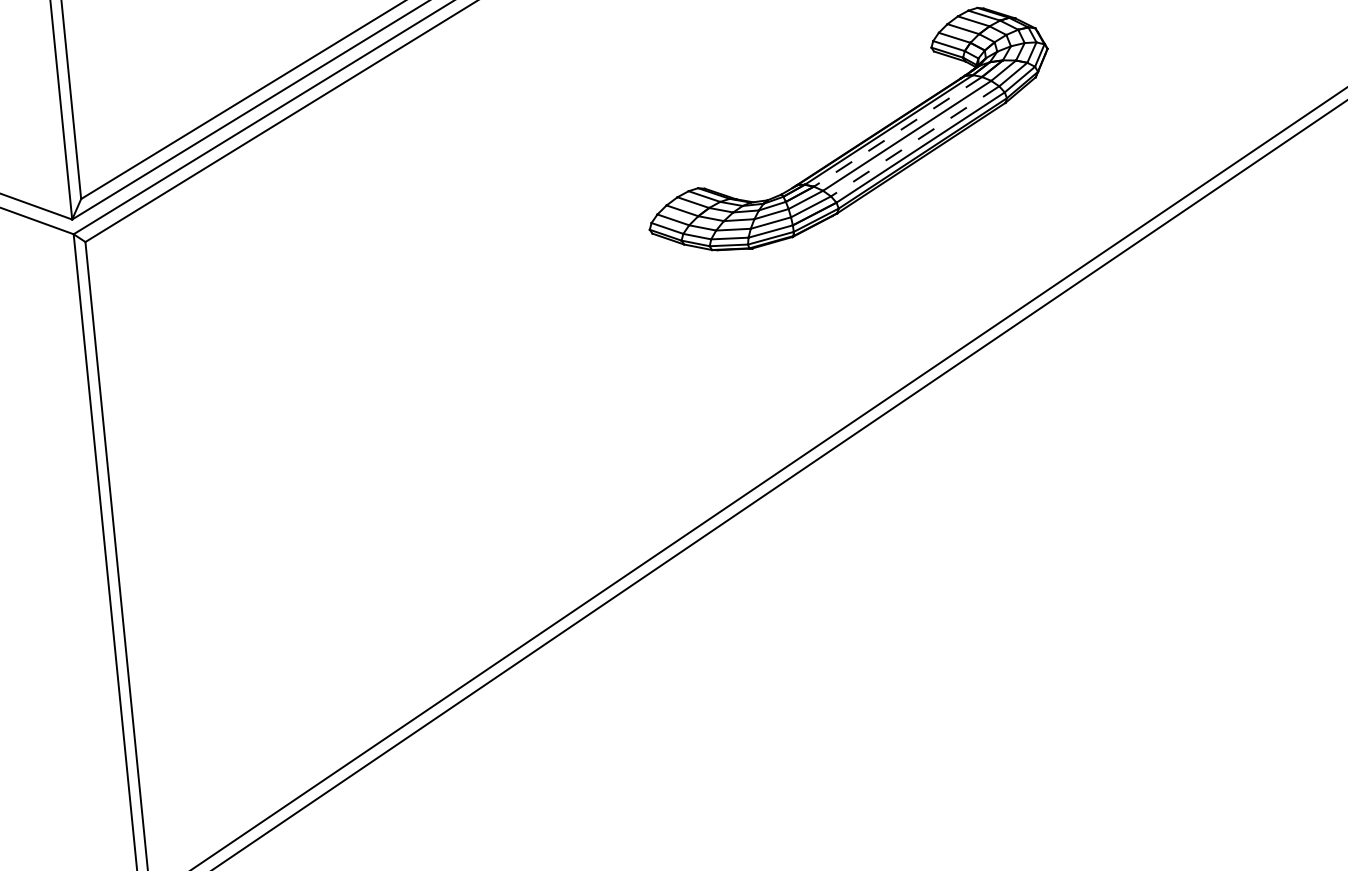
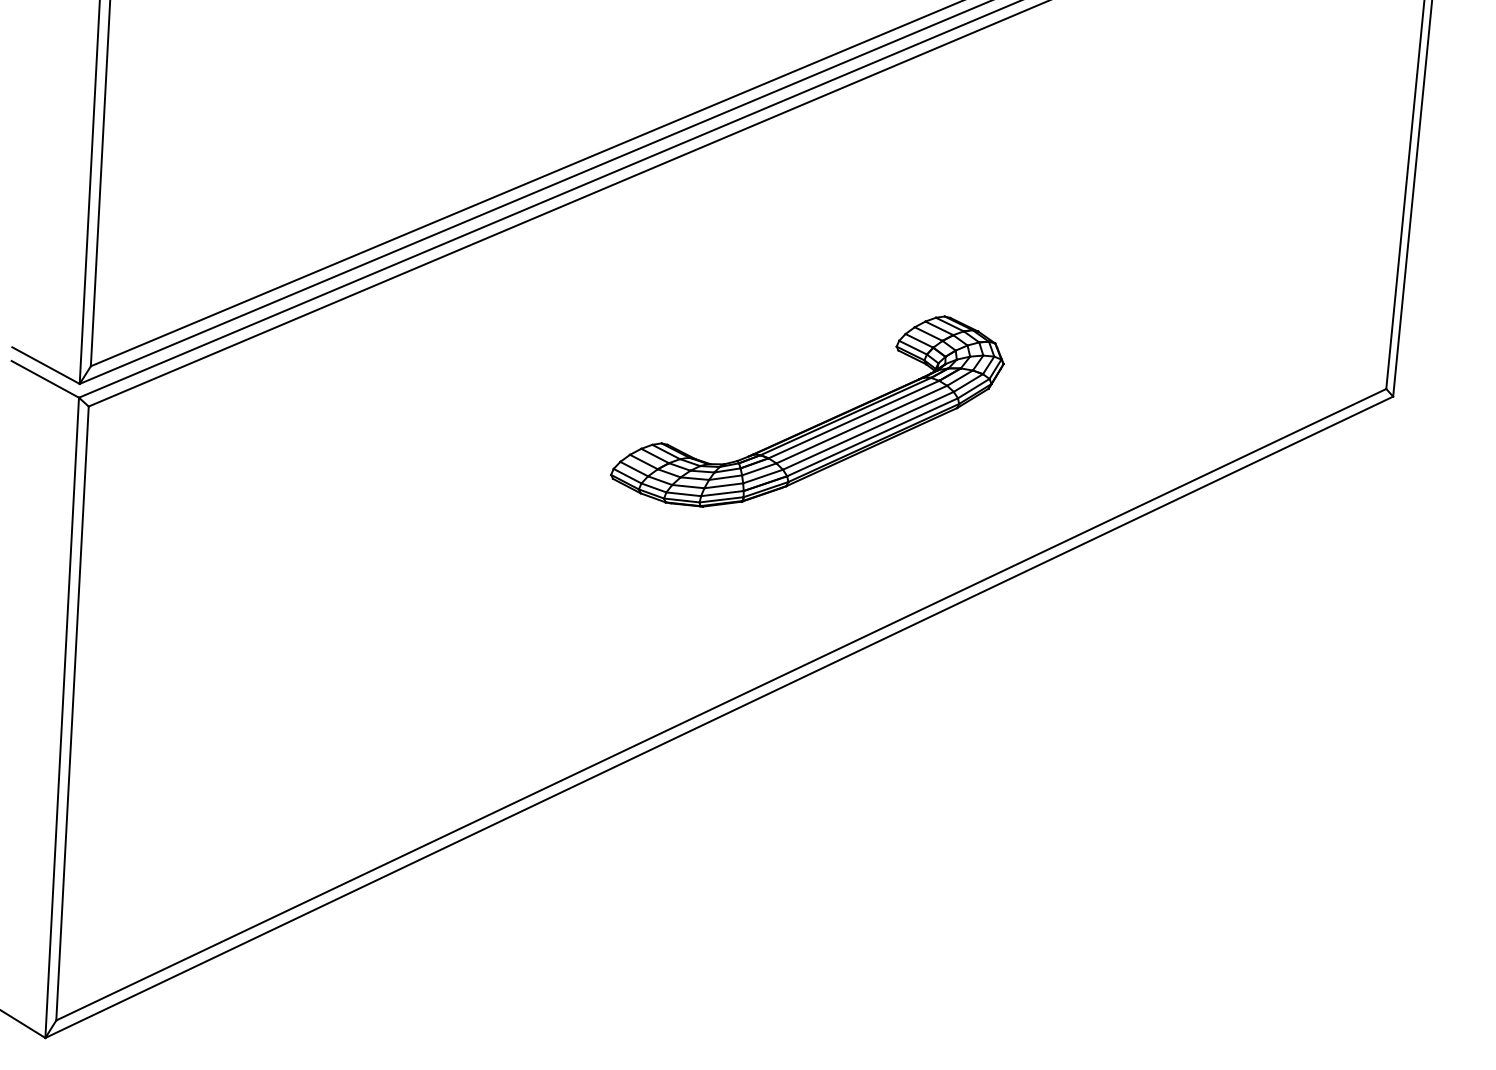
line: (897, 131) -> (853, 419), dashed -> solid
line: (915, 141) -> (868, 430), dashed -> solid

